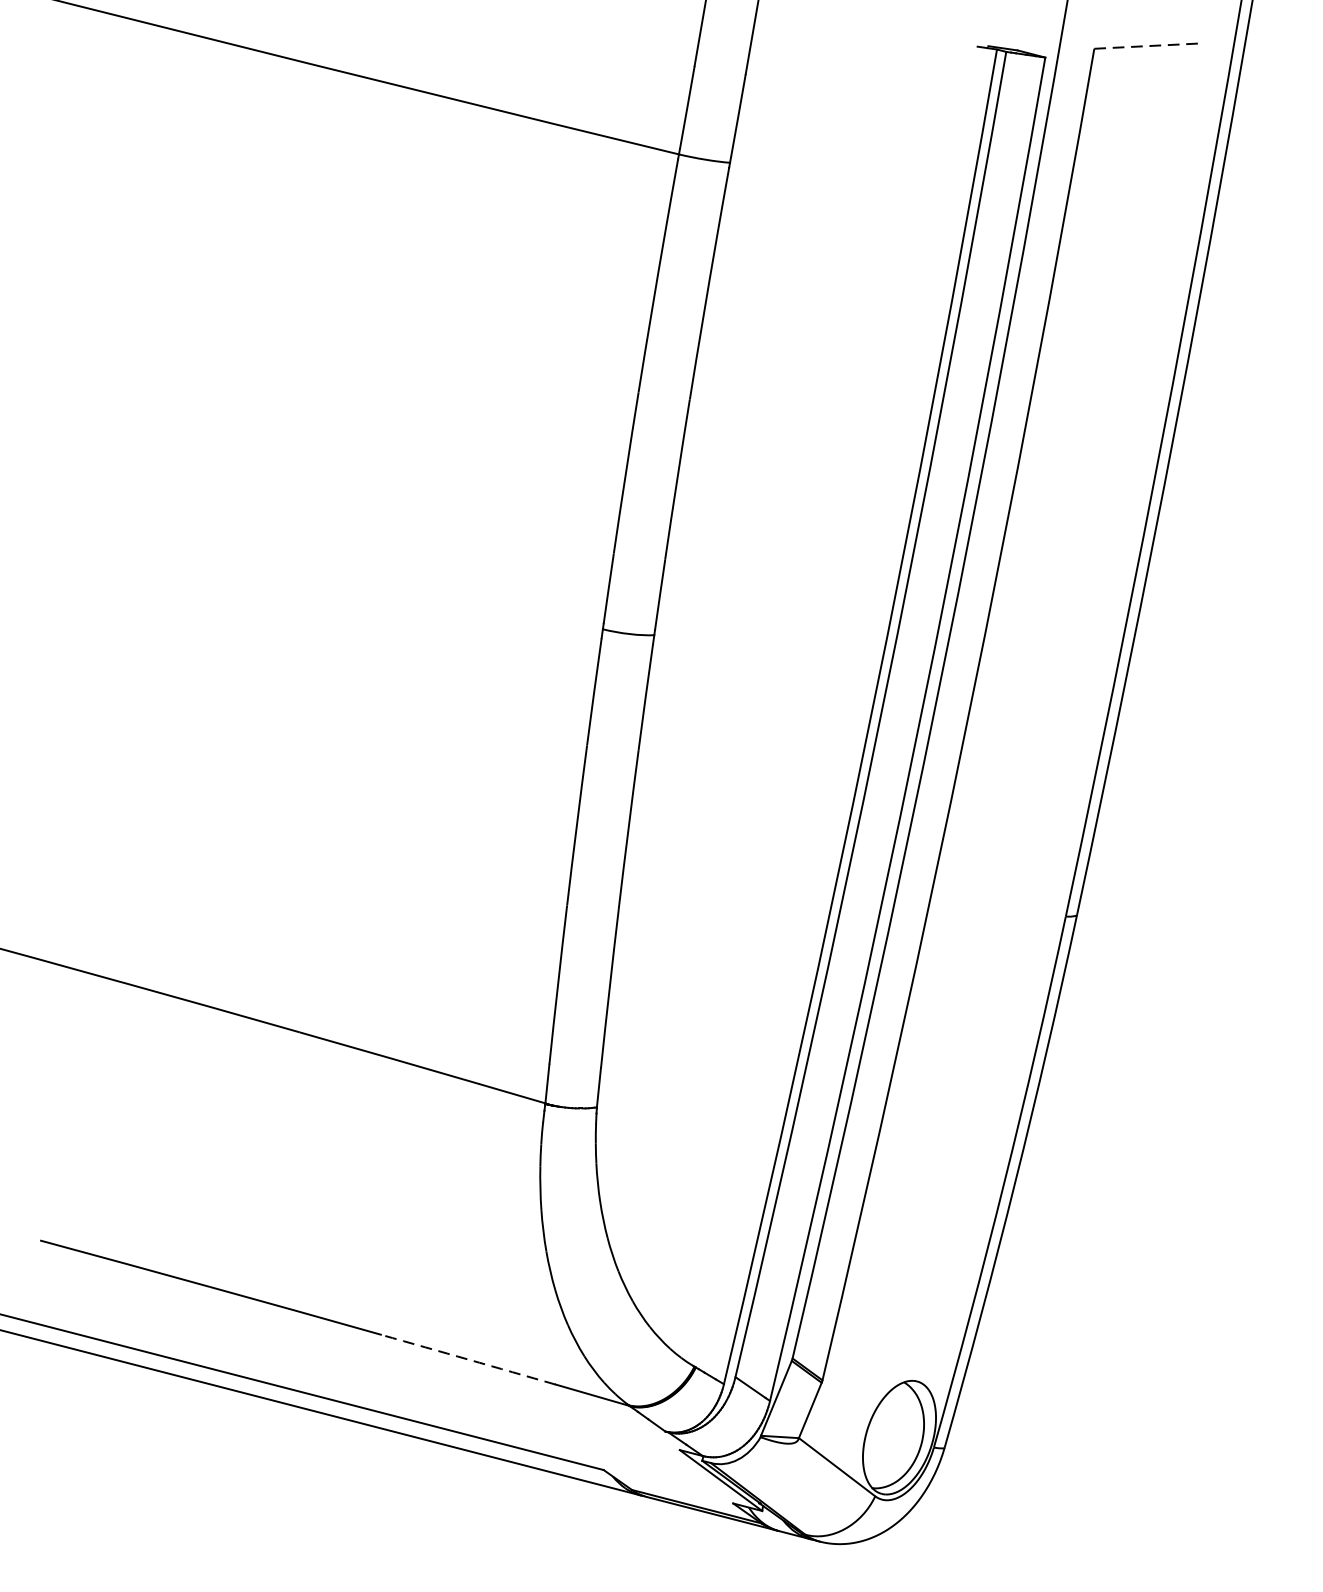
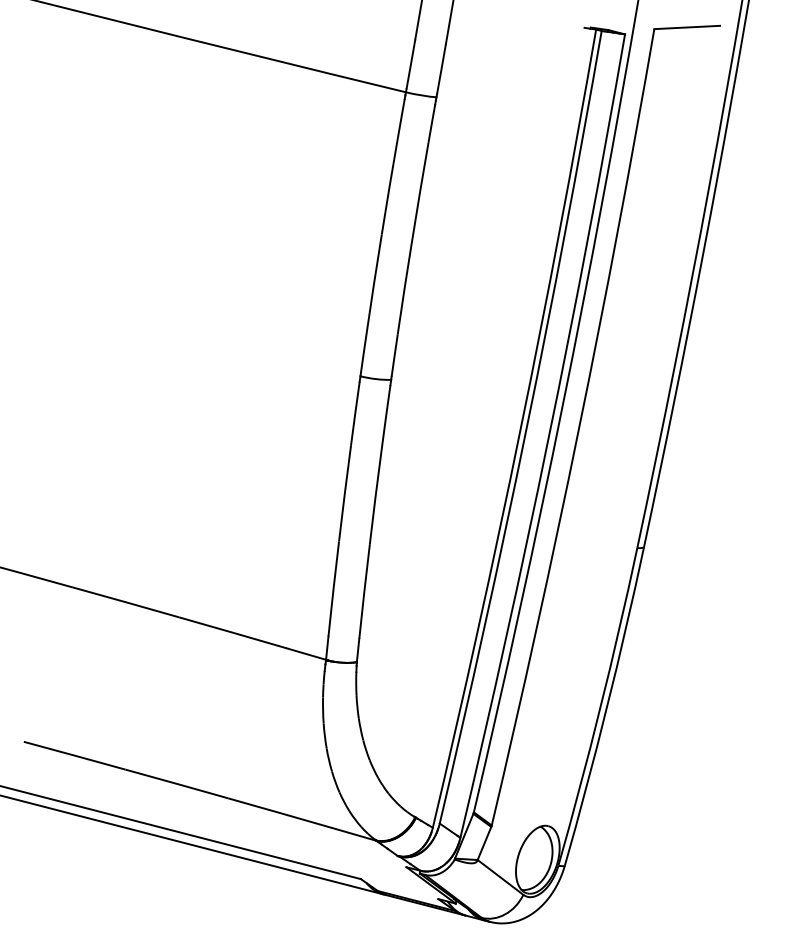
line: (1149, 46) -> (687, 27), dashed -> solid
arc: (469, 1360) -> (280, 813), dashed -> solid

